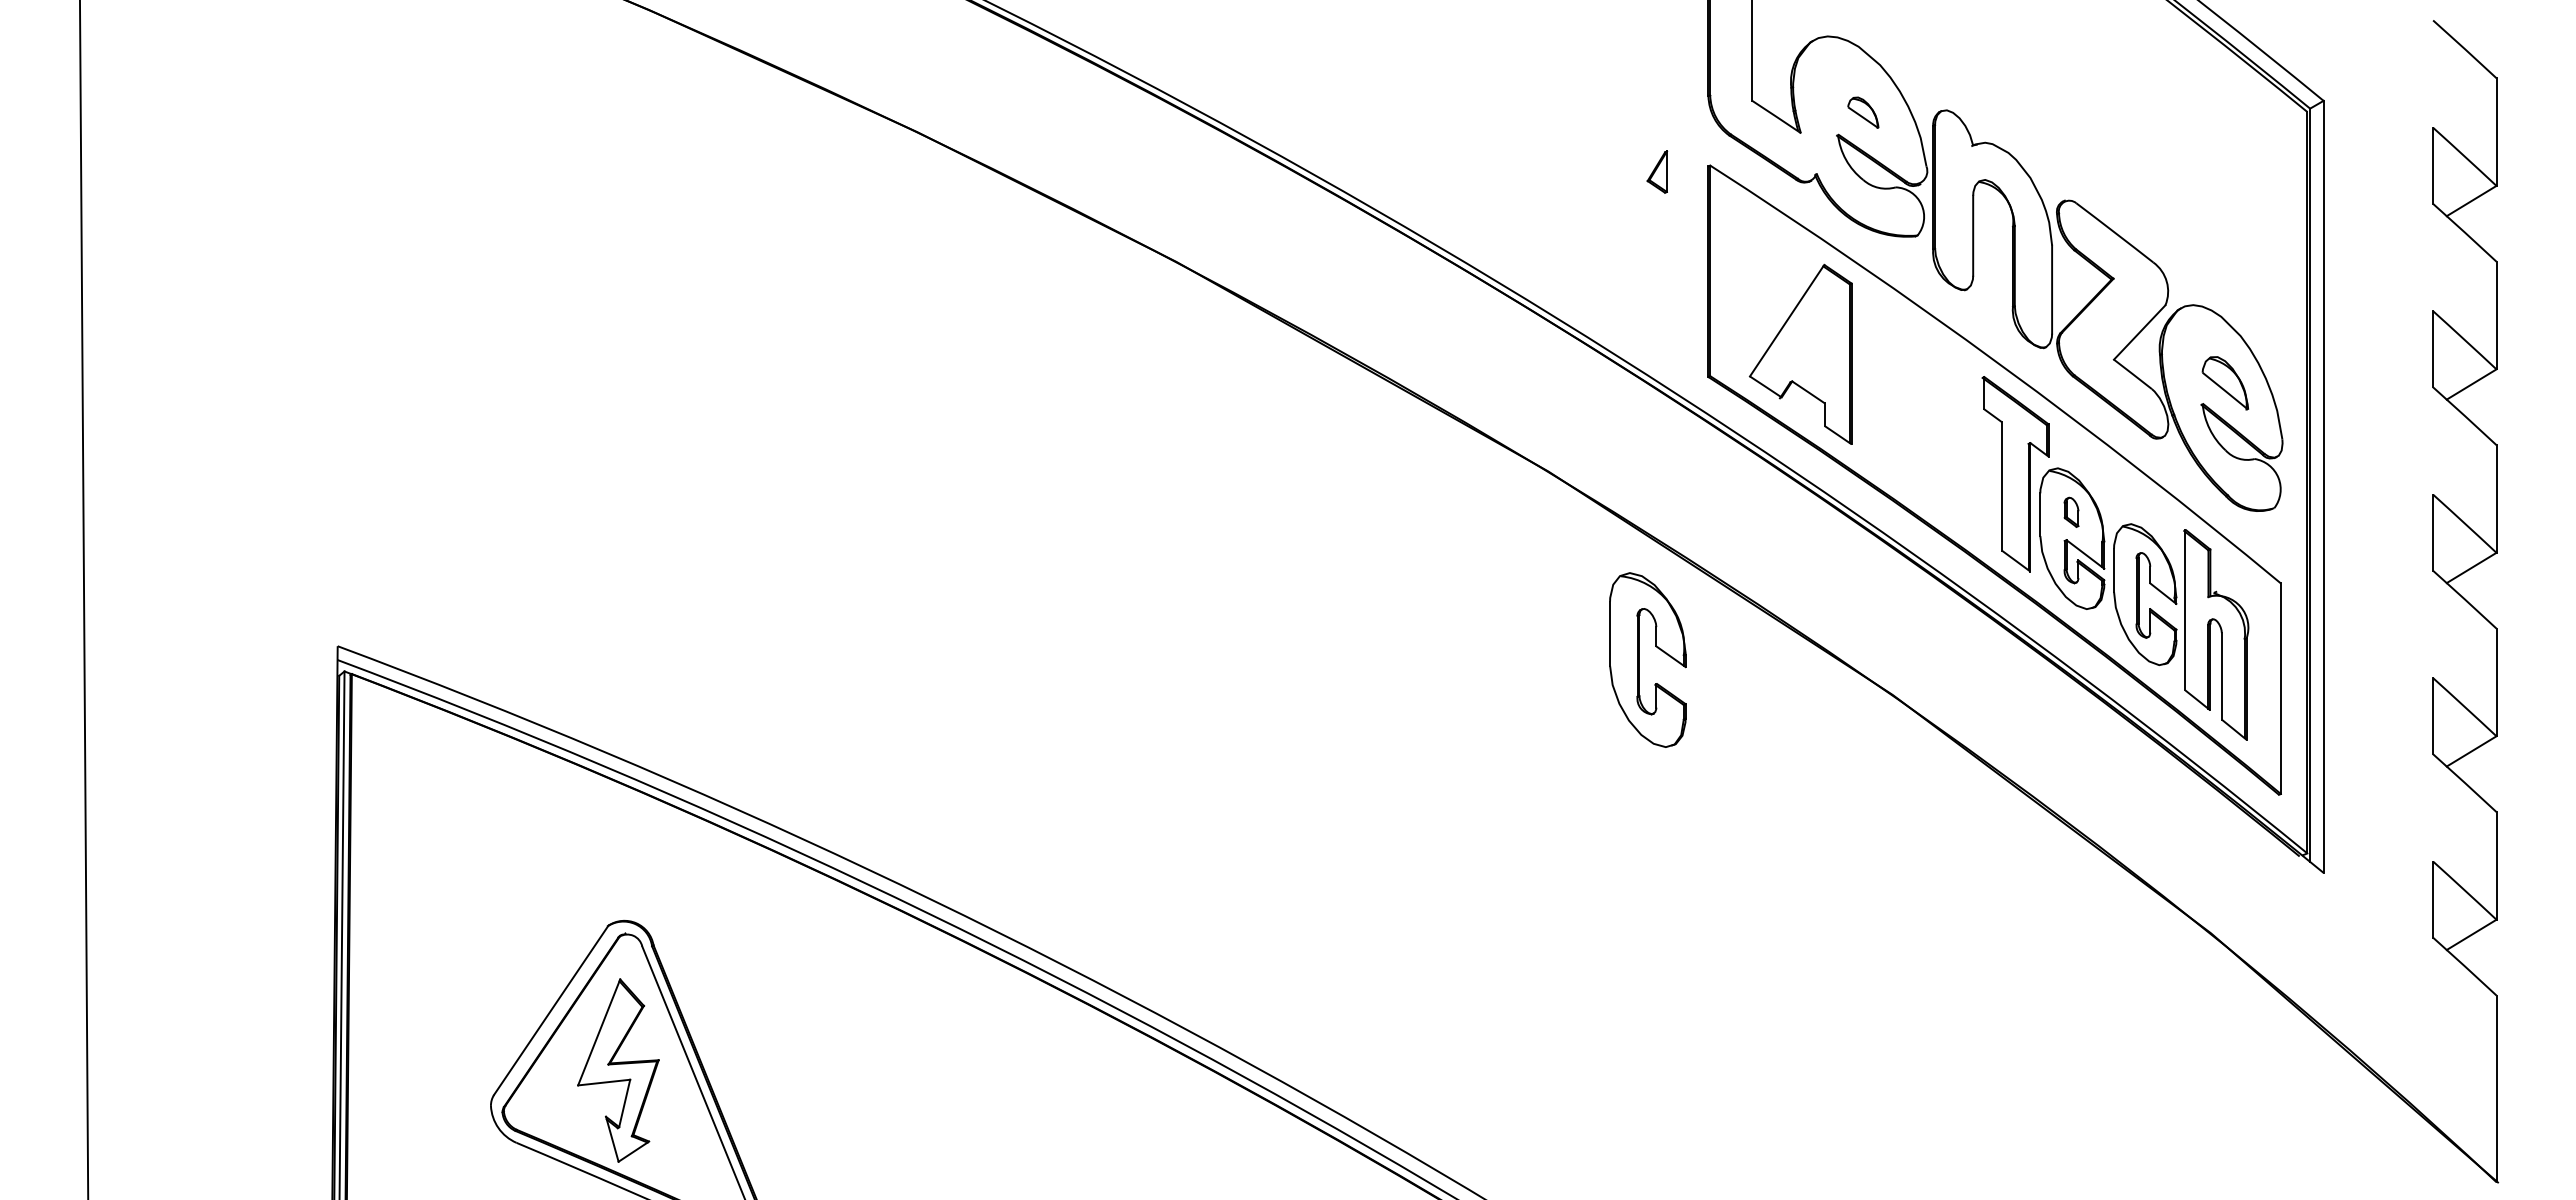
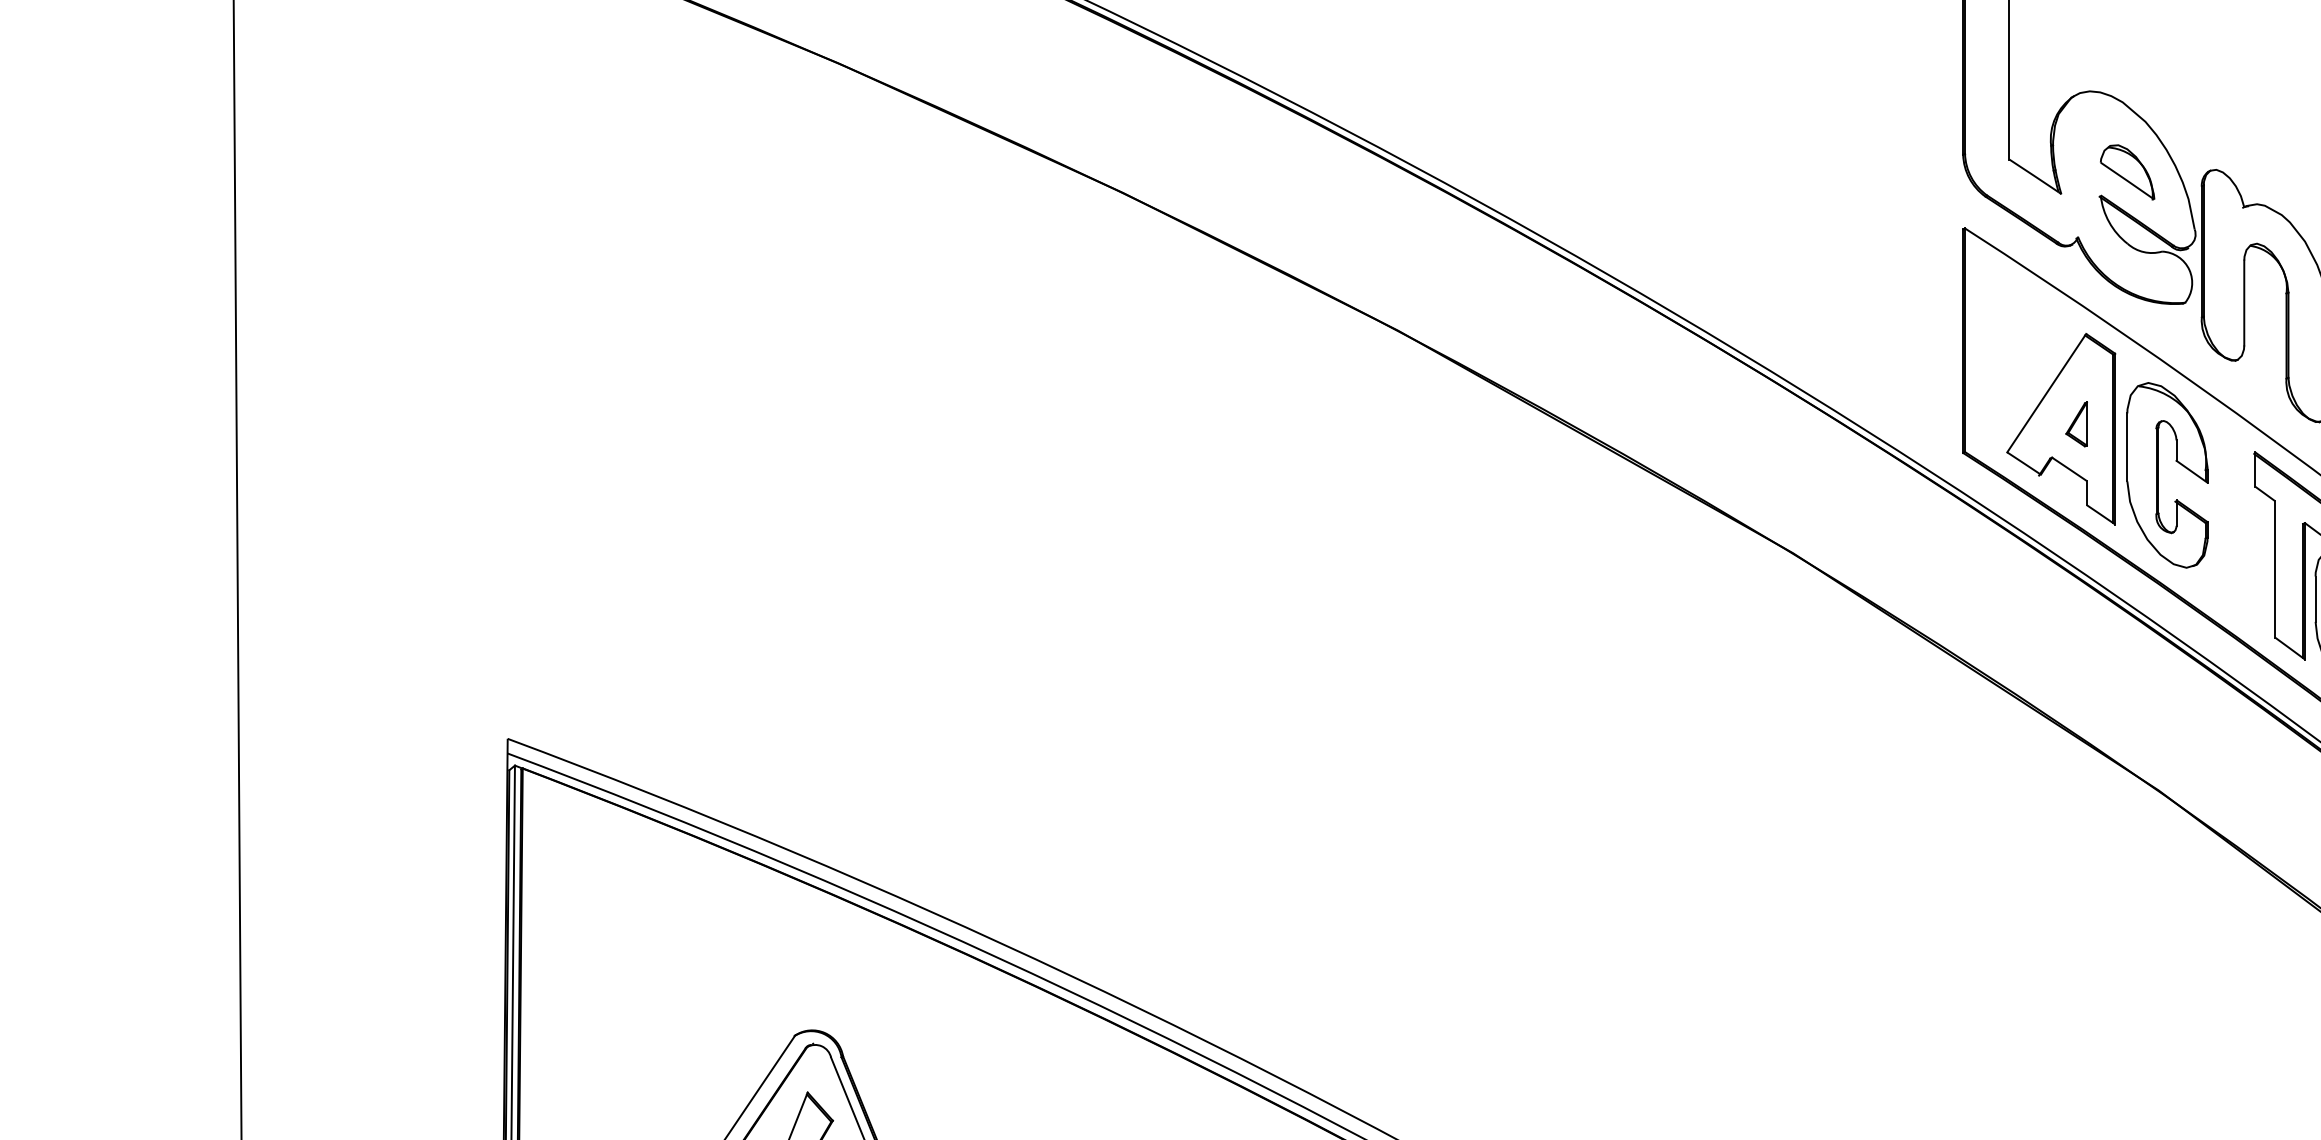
part: (1863, 112) -> (2127, 172), size x1.67
part: (1657, 171) -> (2076, 423), moved
part: (1639, 659) -> (2158, 474), moved

